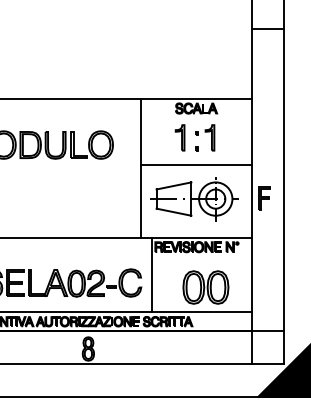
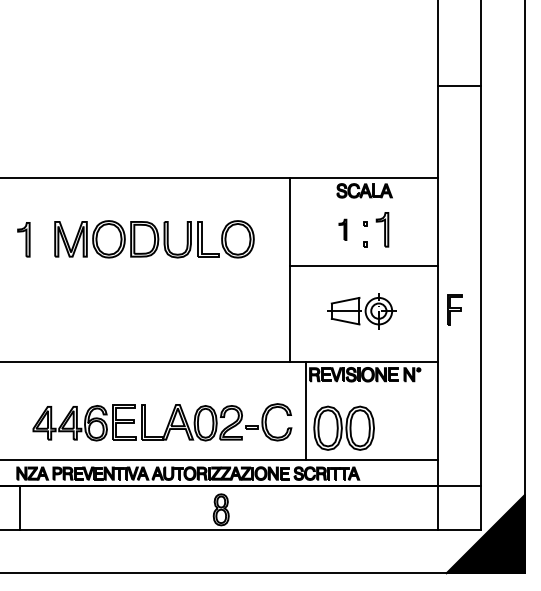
part: (179, 137) -> (342, 229), size x0.6
part: (194, 199) -> (361, 311), size x0.6
part: (205, 286) -> (343, 427), moved

